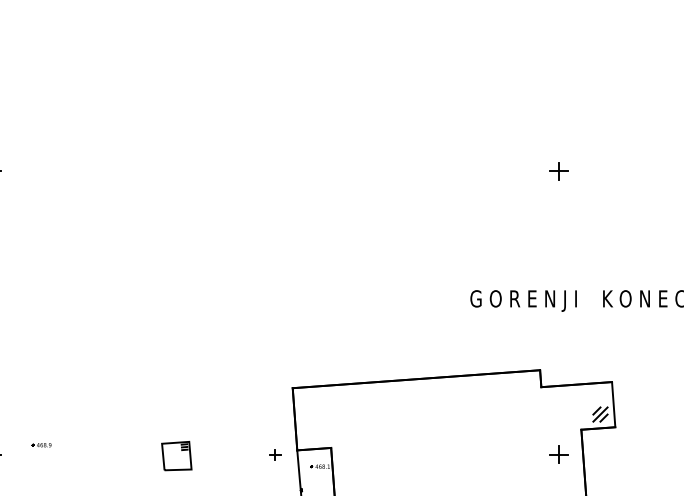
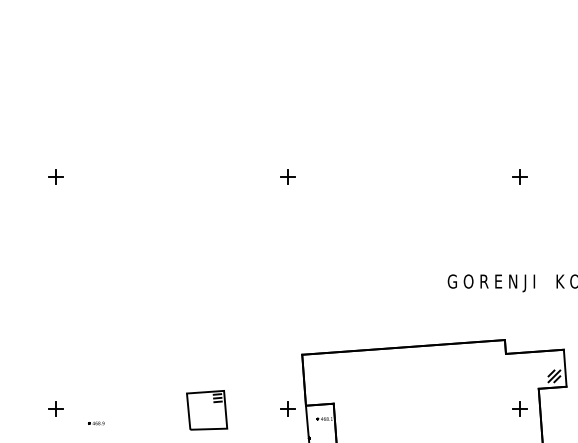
part: (274, 170) -> (287, 176), added
part: (41, 445) -> (96, 423), moved
part: (274, 453) -> (287, 408), size x1.67
part: (177, 456) -> (207, 410), size x1.67

